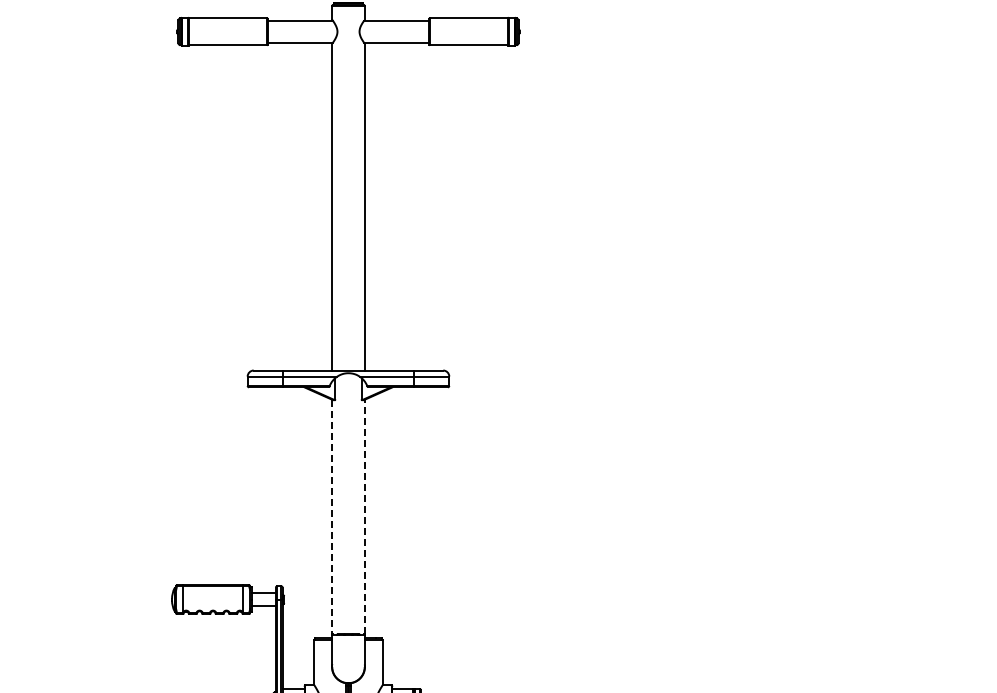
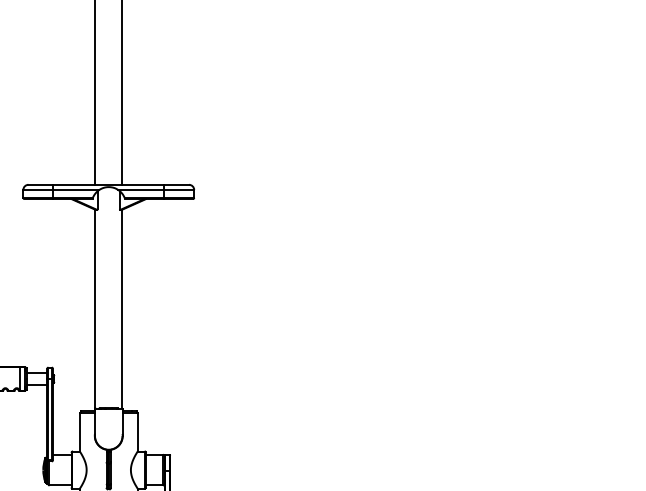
line: (364, 516) -> (122, 308), dashed -> solid
line: (332, 517) -> (95, 309), dashed -> solid

